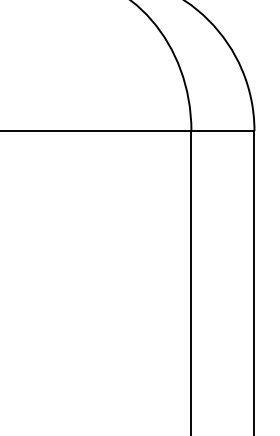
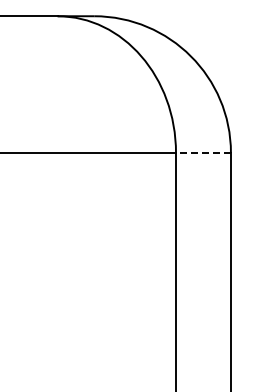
line: (221, 130) -> (202, 152), solid -> dashed

